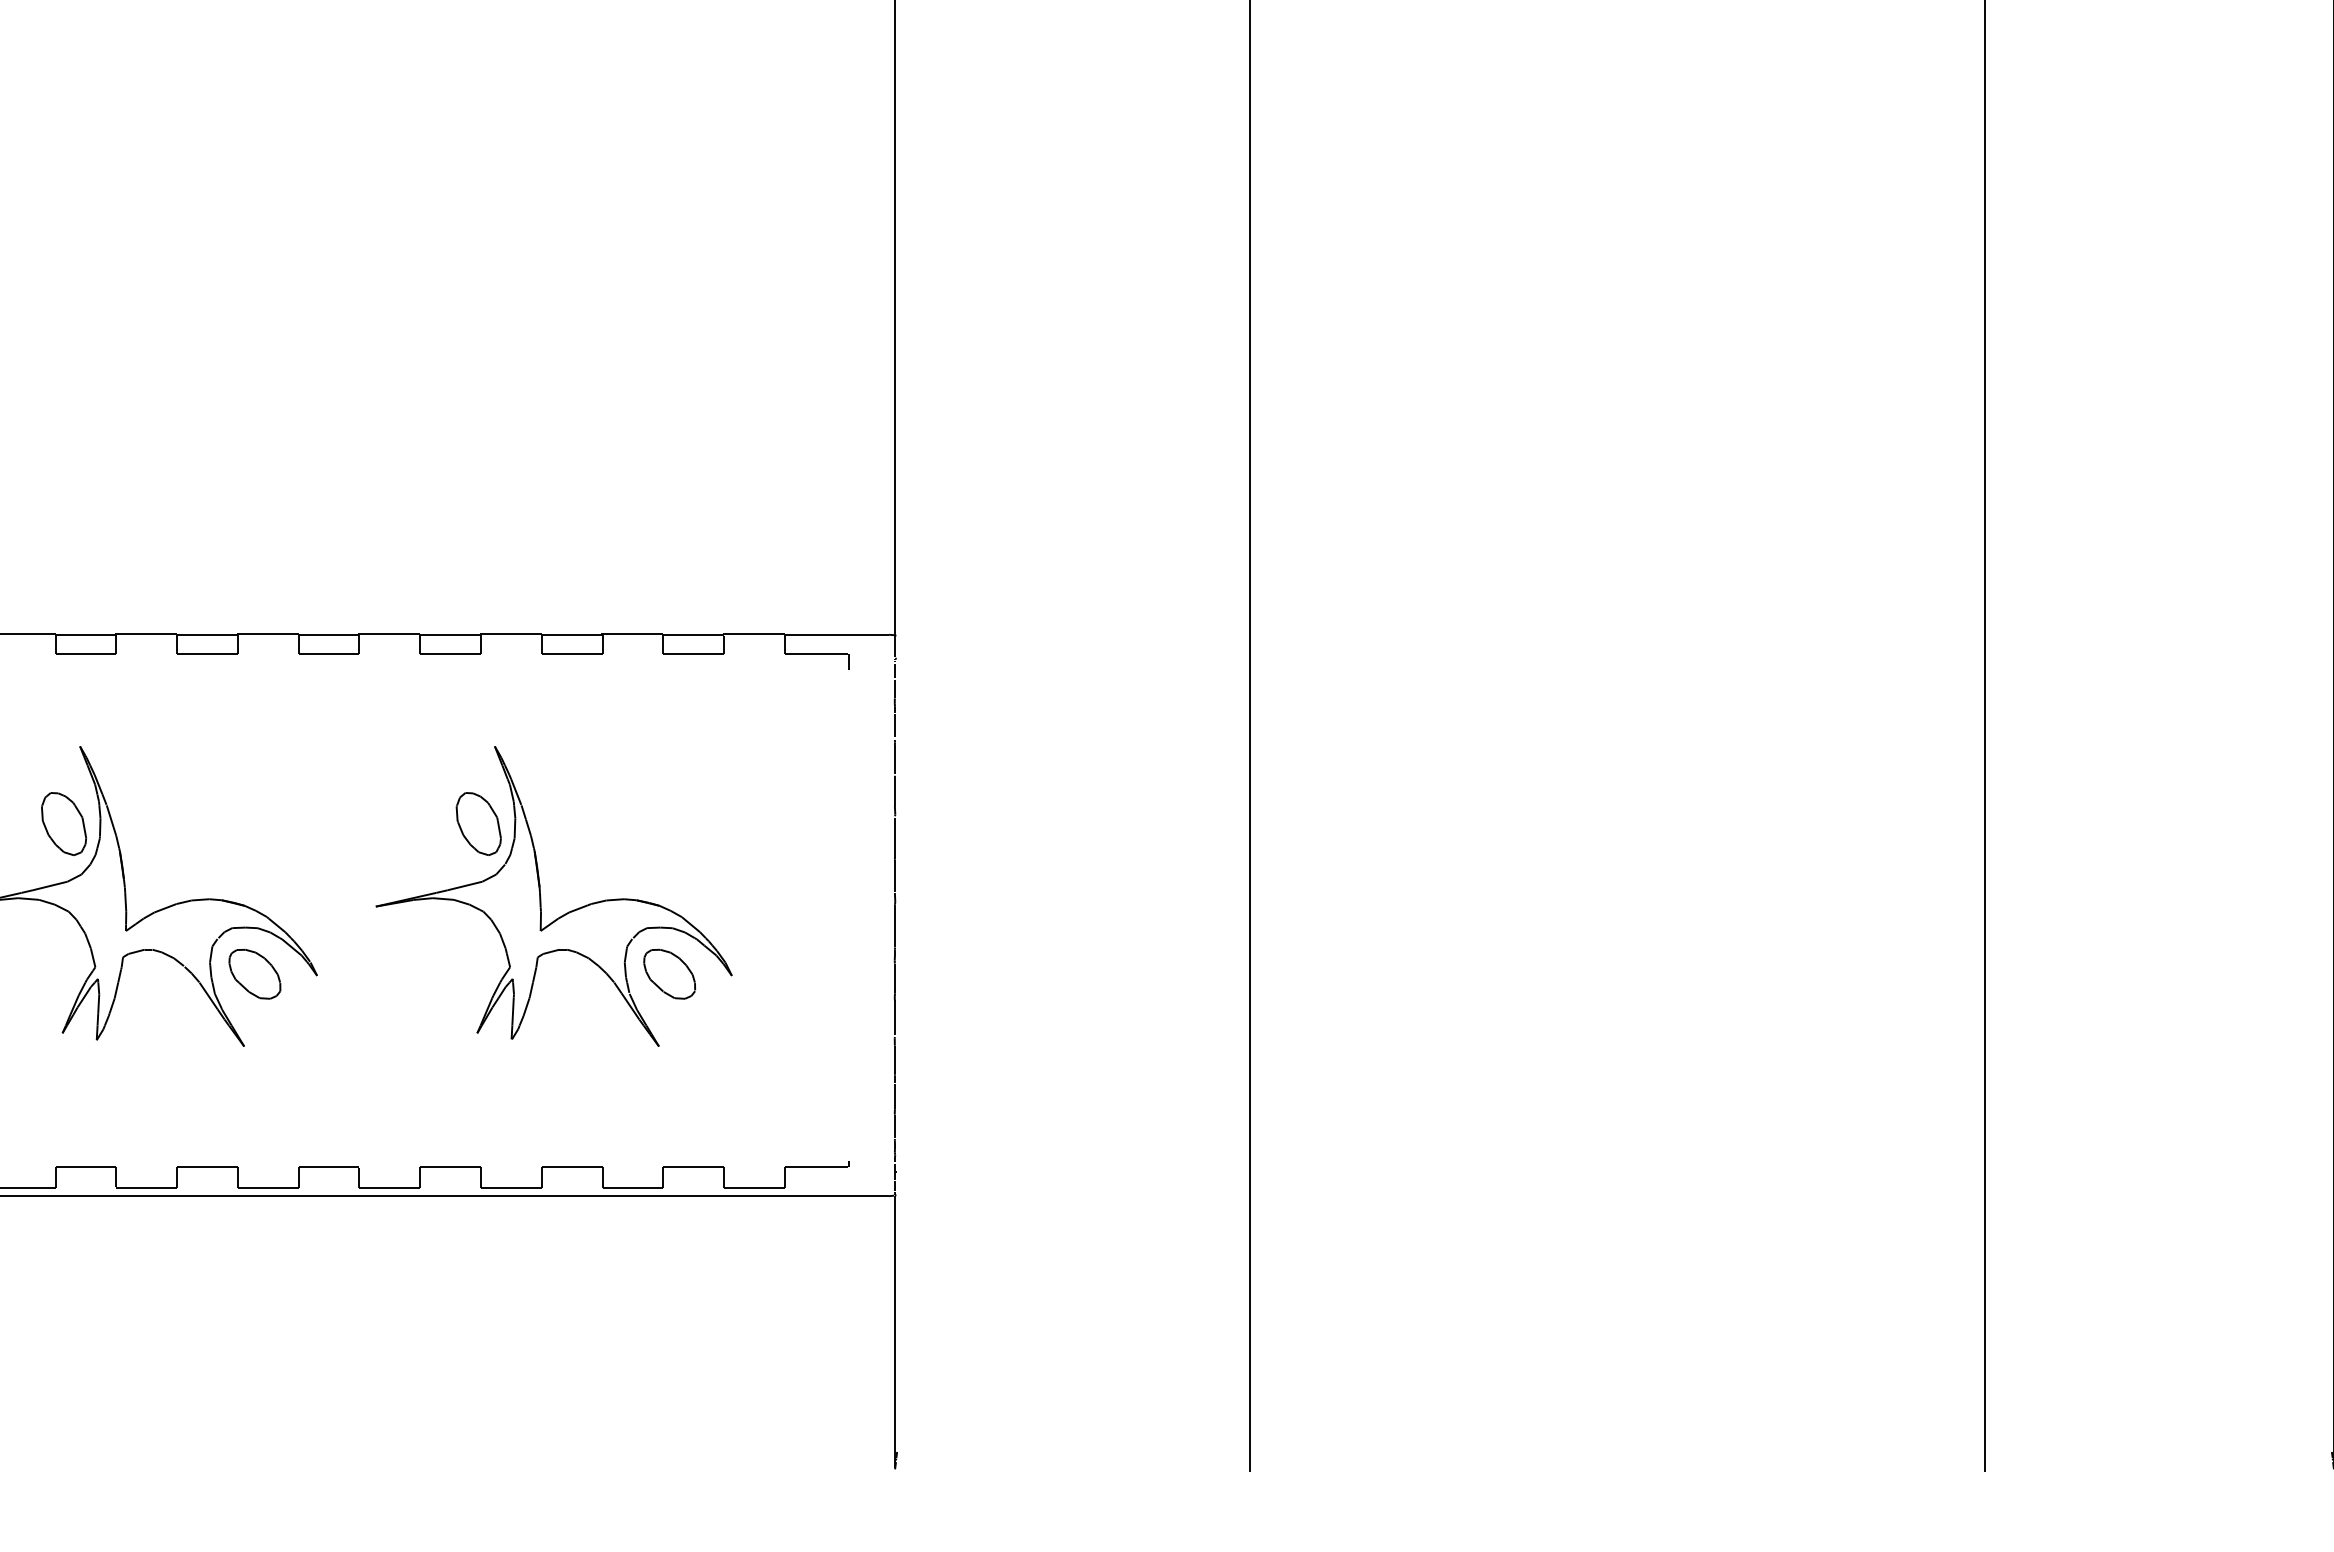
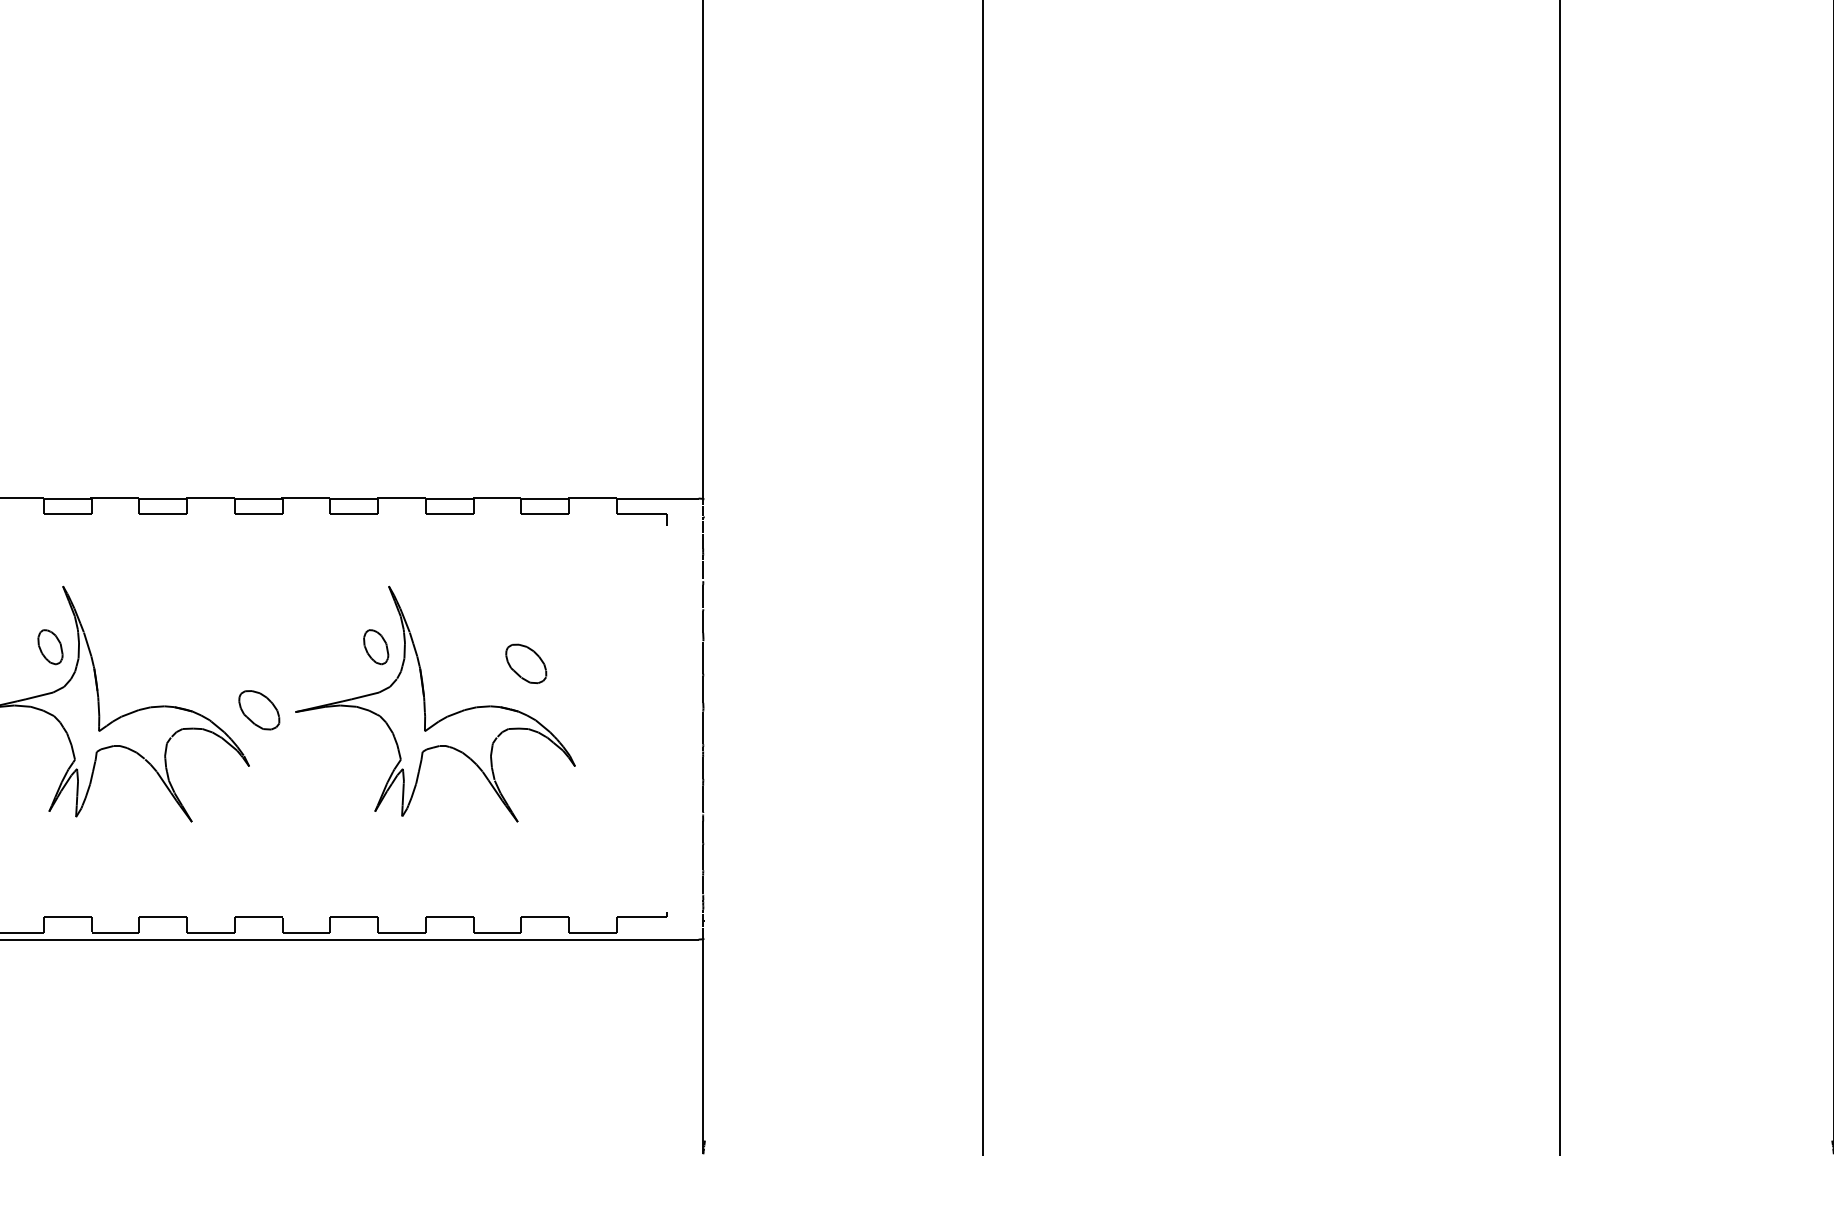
part: (64, 823) -> (50, 646), size x0.7
part: (478, 823) -> (376, 646), size x0.7
part: (254, 973) -> (258, 709), moved
part: (669, 973) -> (526, 663), moved

